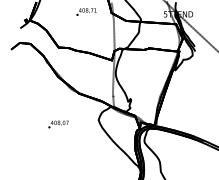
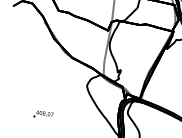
text: (58, 124) -> (43, 115), moved

